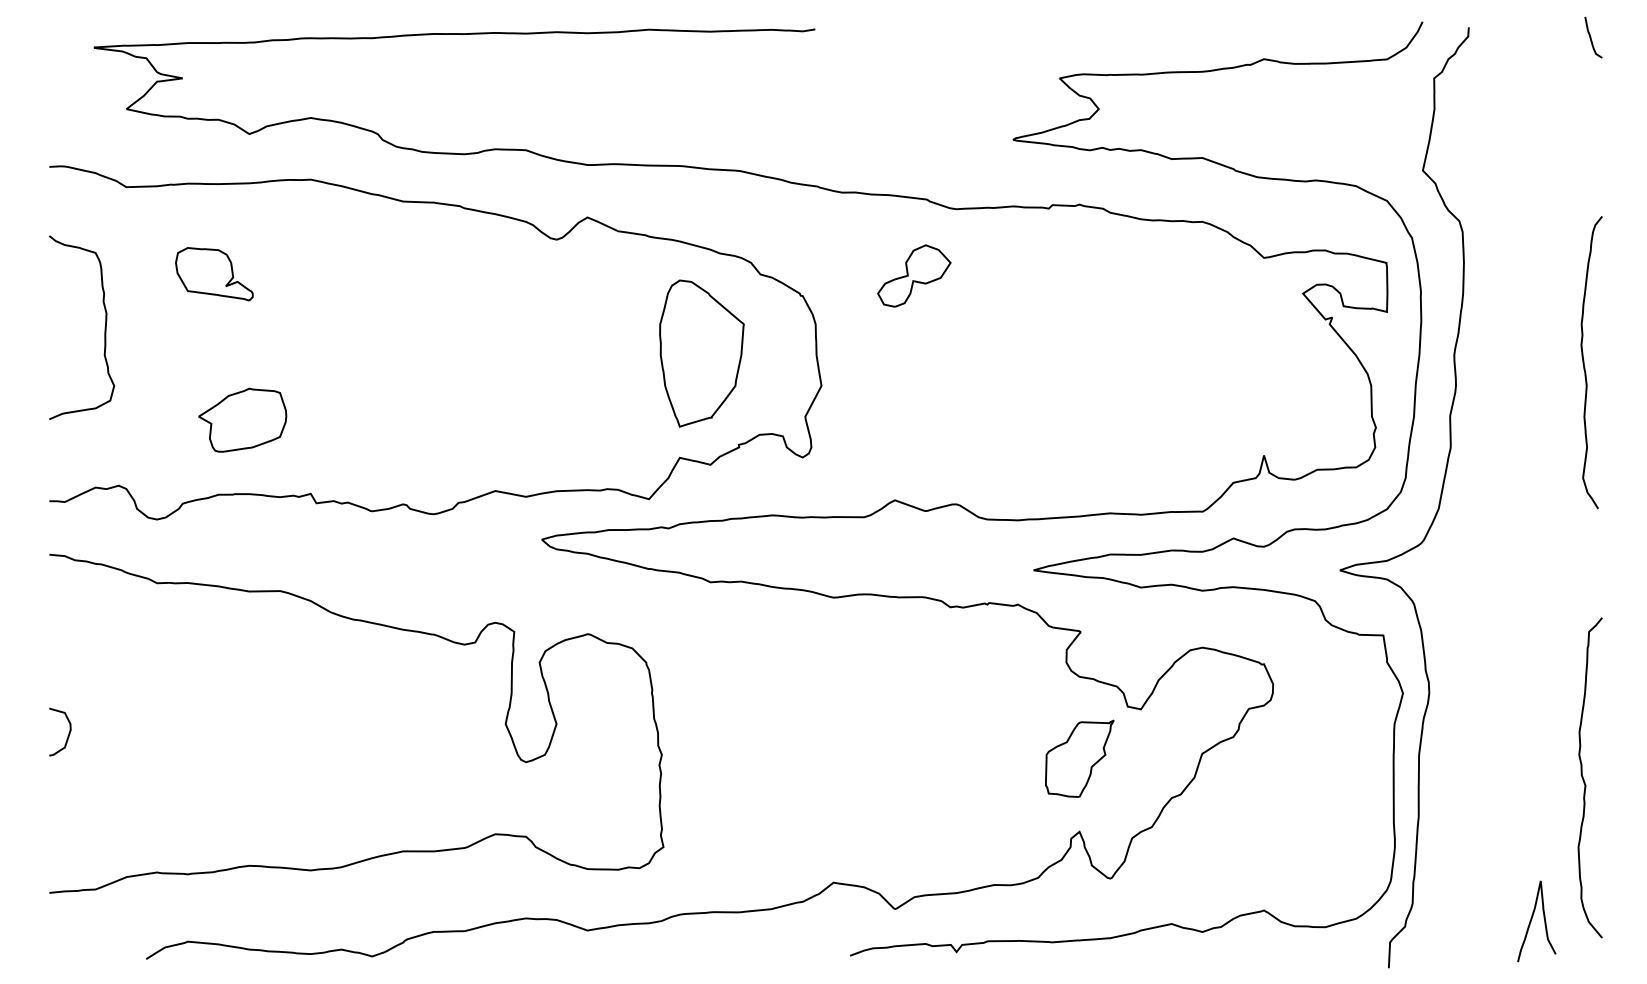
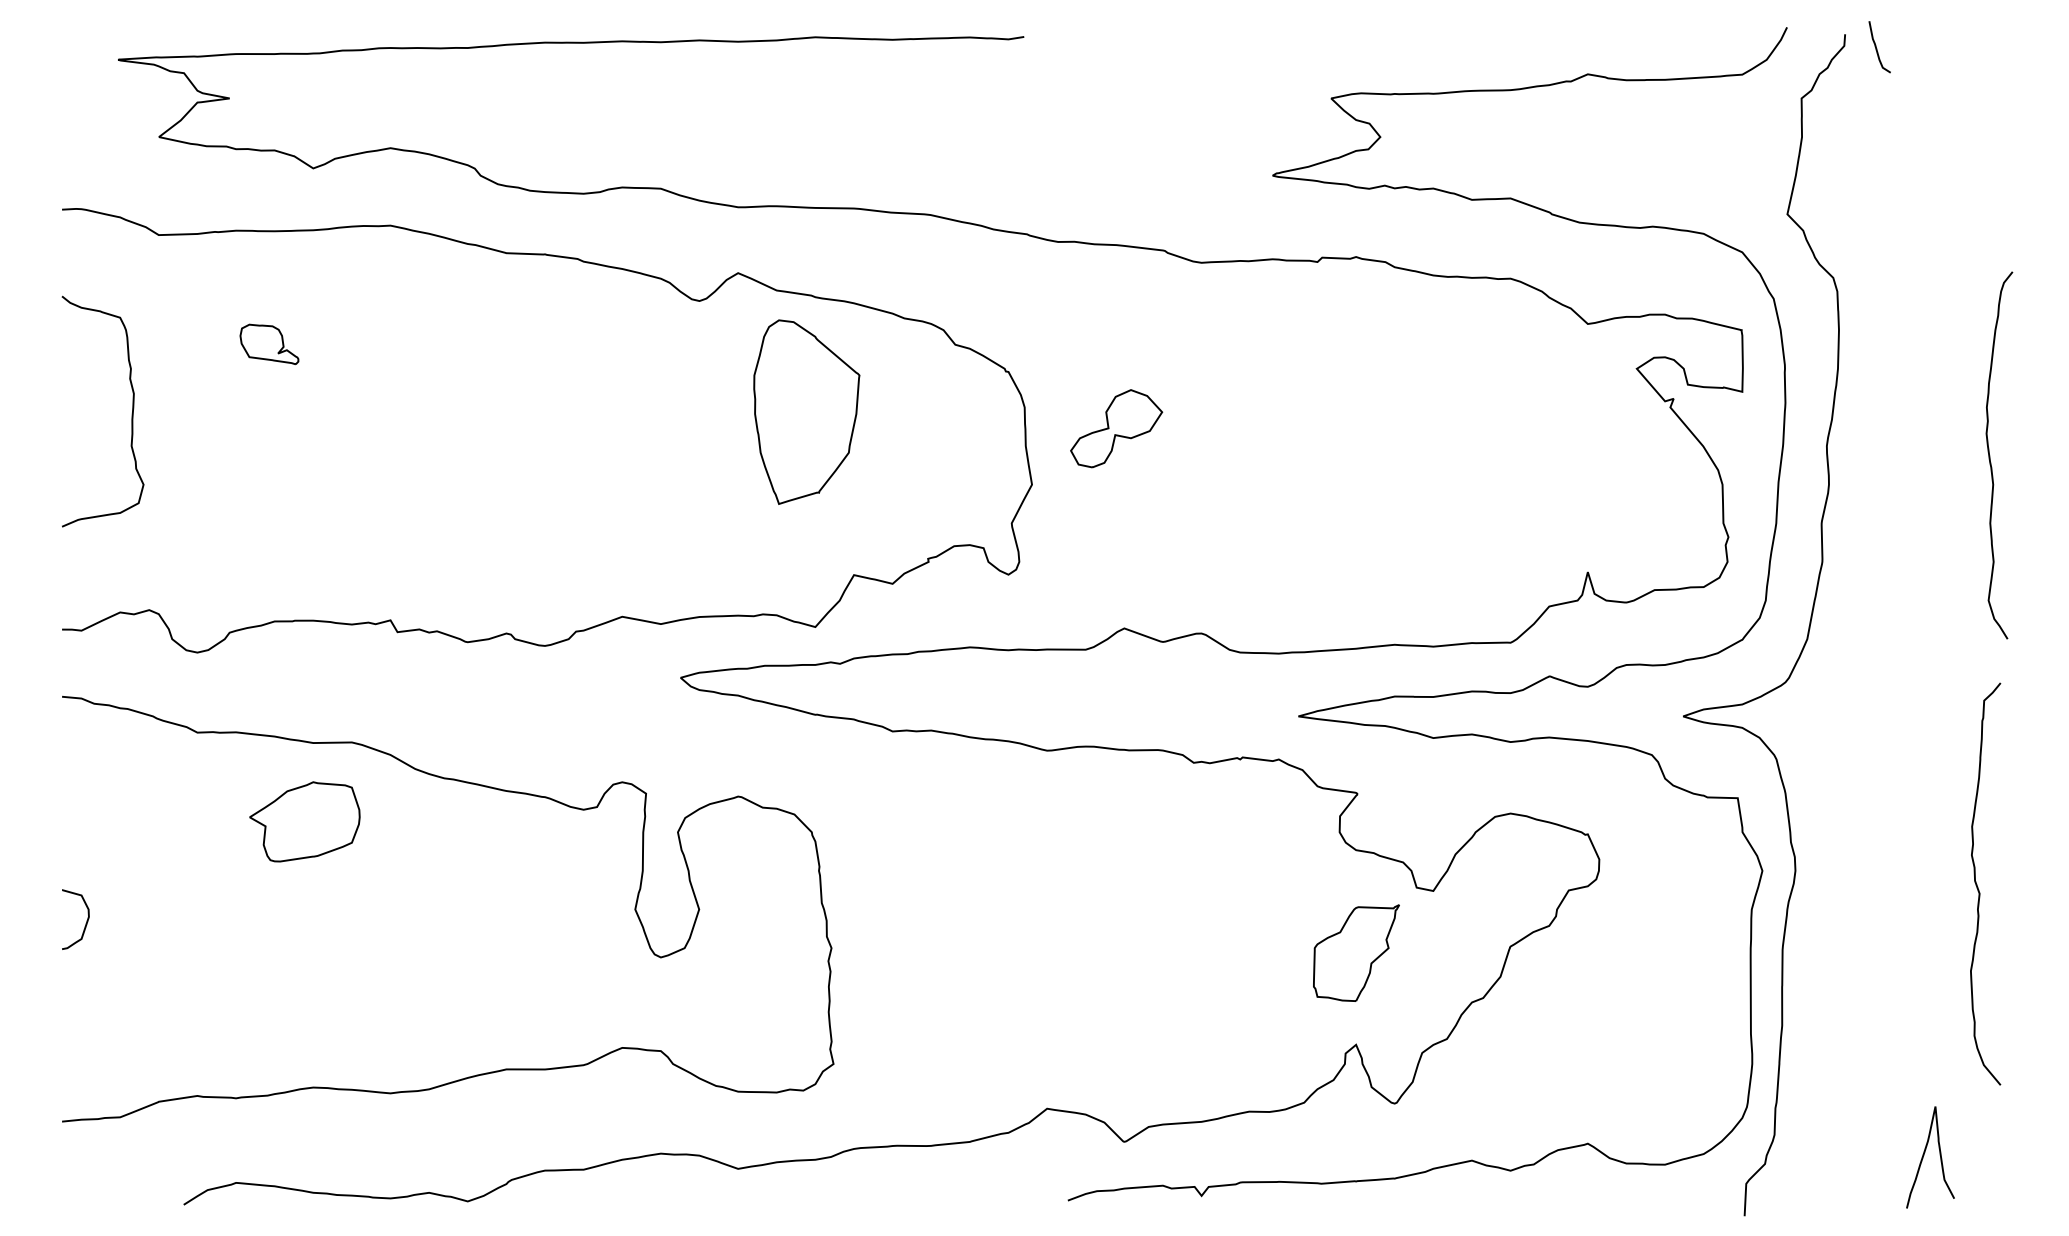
curve: (1591, 38) -> (1877, 48), moved
part: (214, 274) -> (269, 344), size x0.6
part: (914, 275) -> (1116, 428), moved
part: (701, 353) -> (806, 411), moved
part: (242, 419) -> (304, 821), moved
curve: (1583, 778) -> (1977, 884), moved

